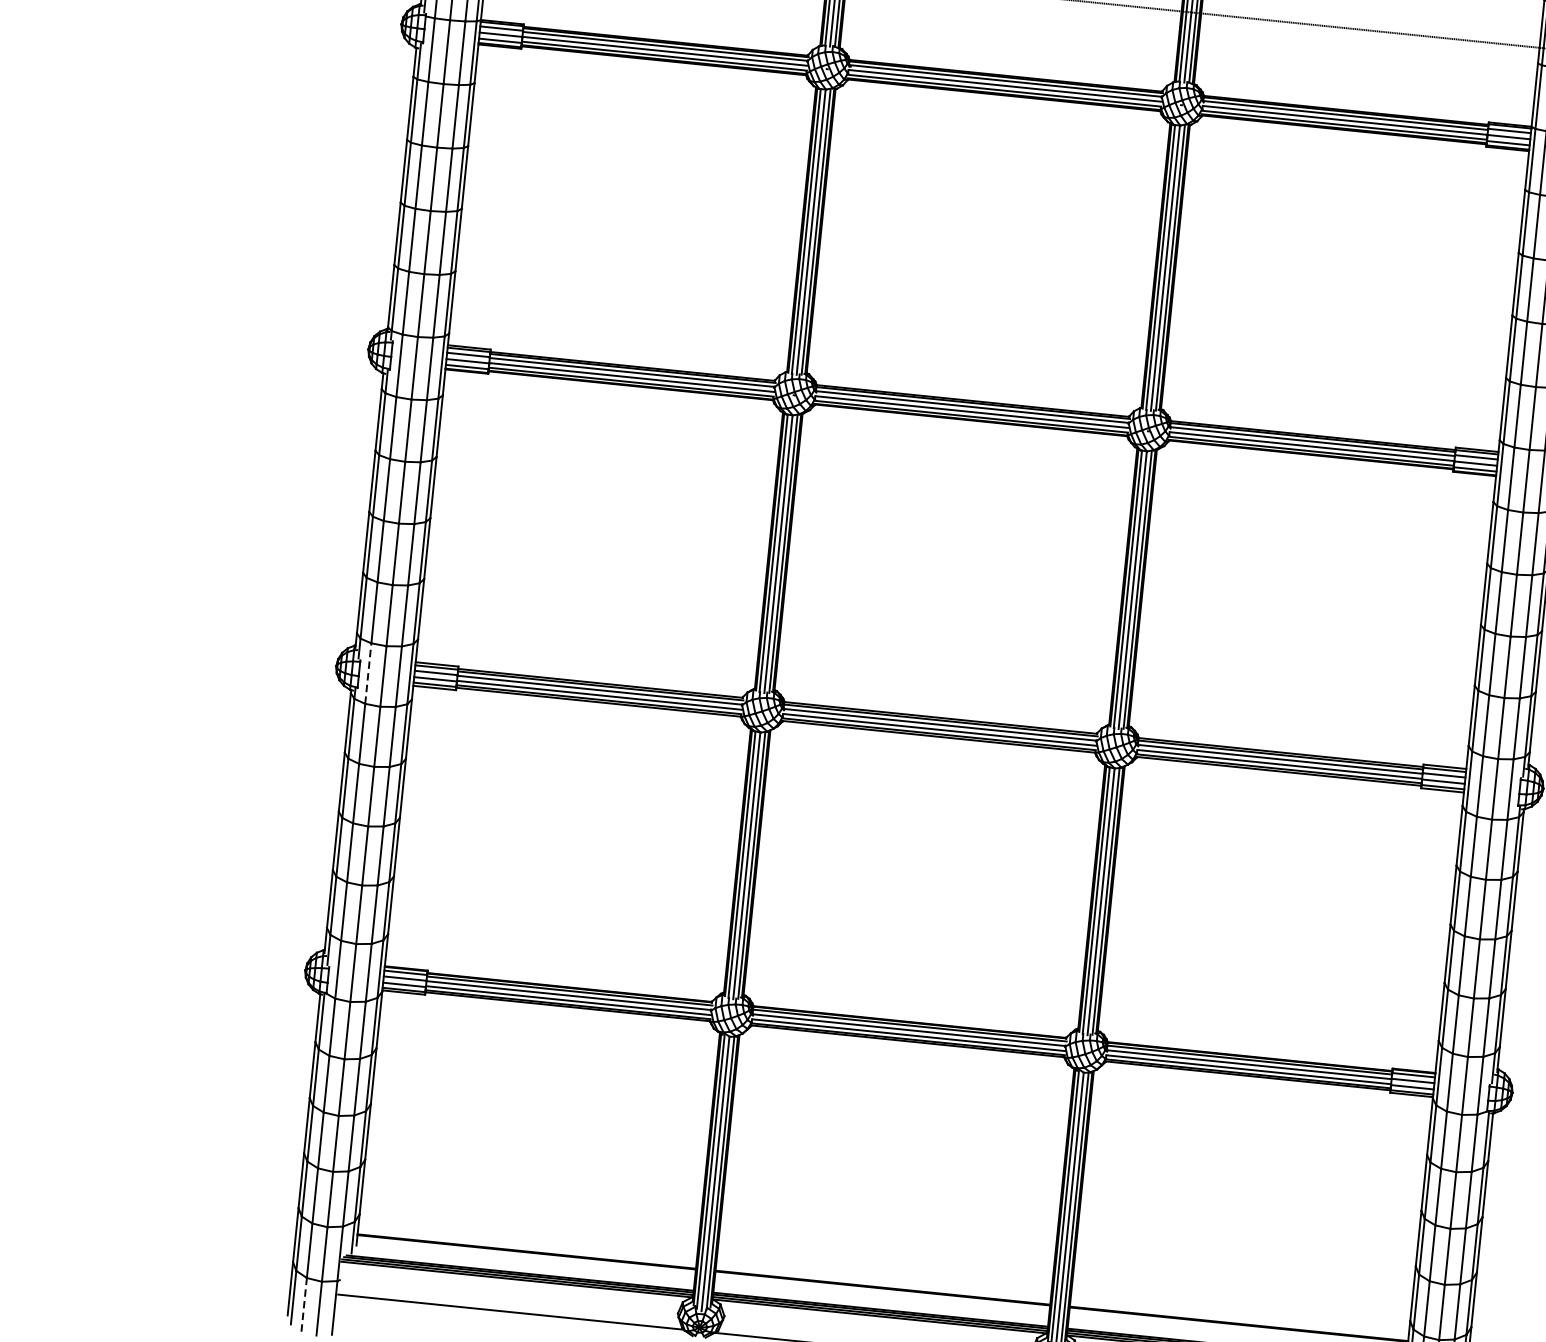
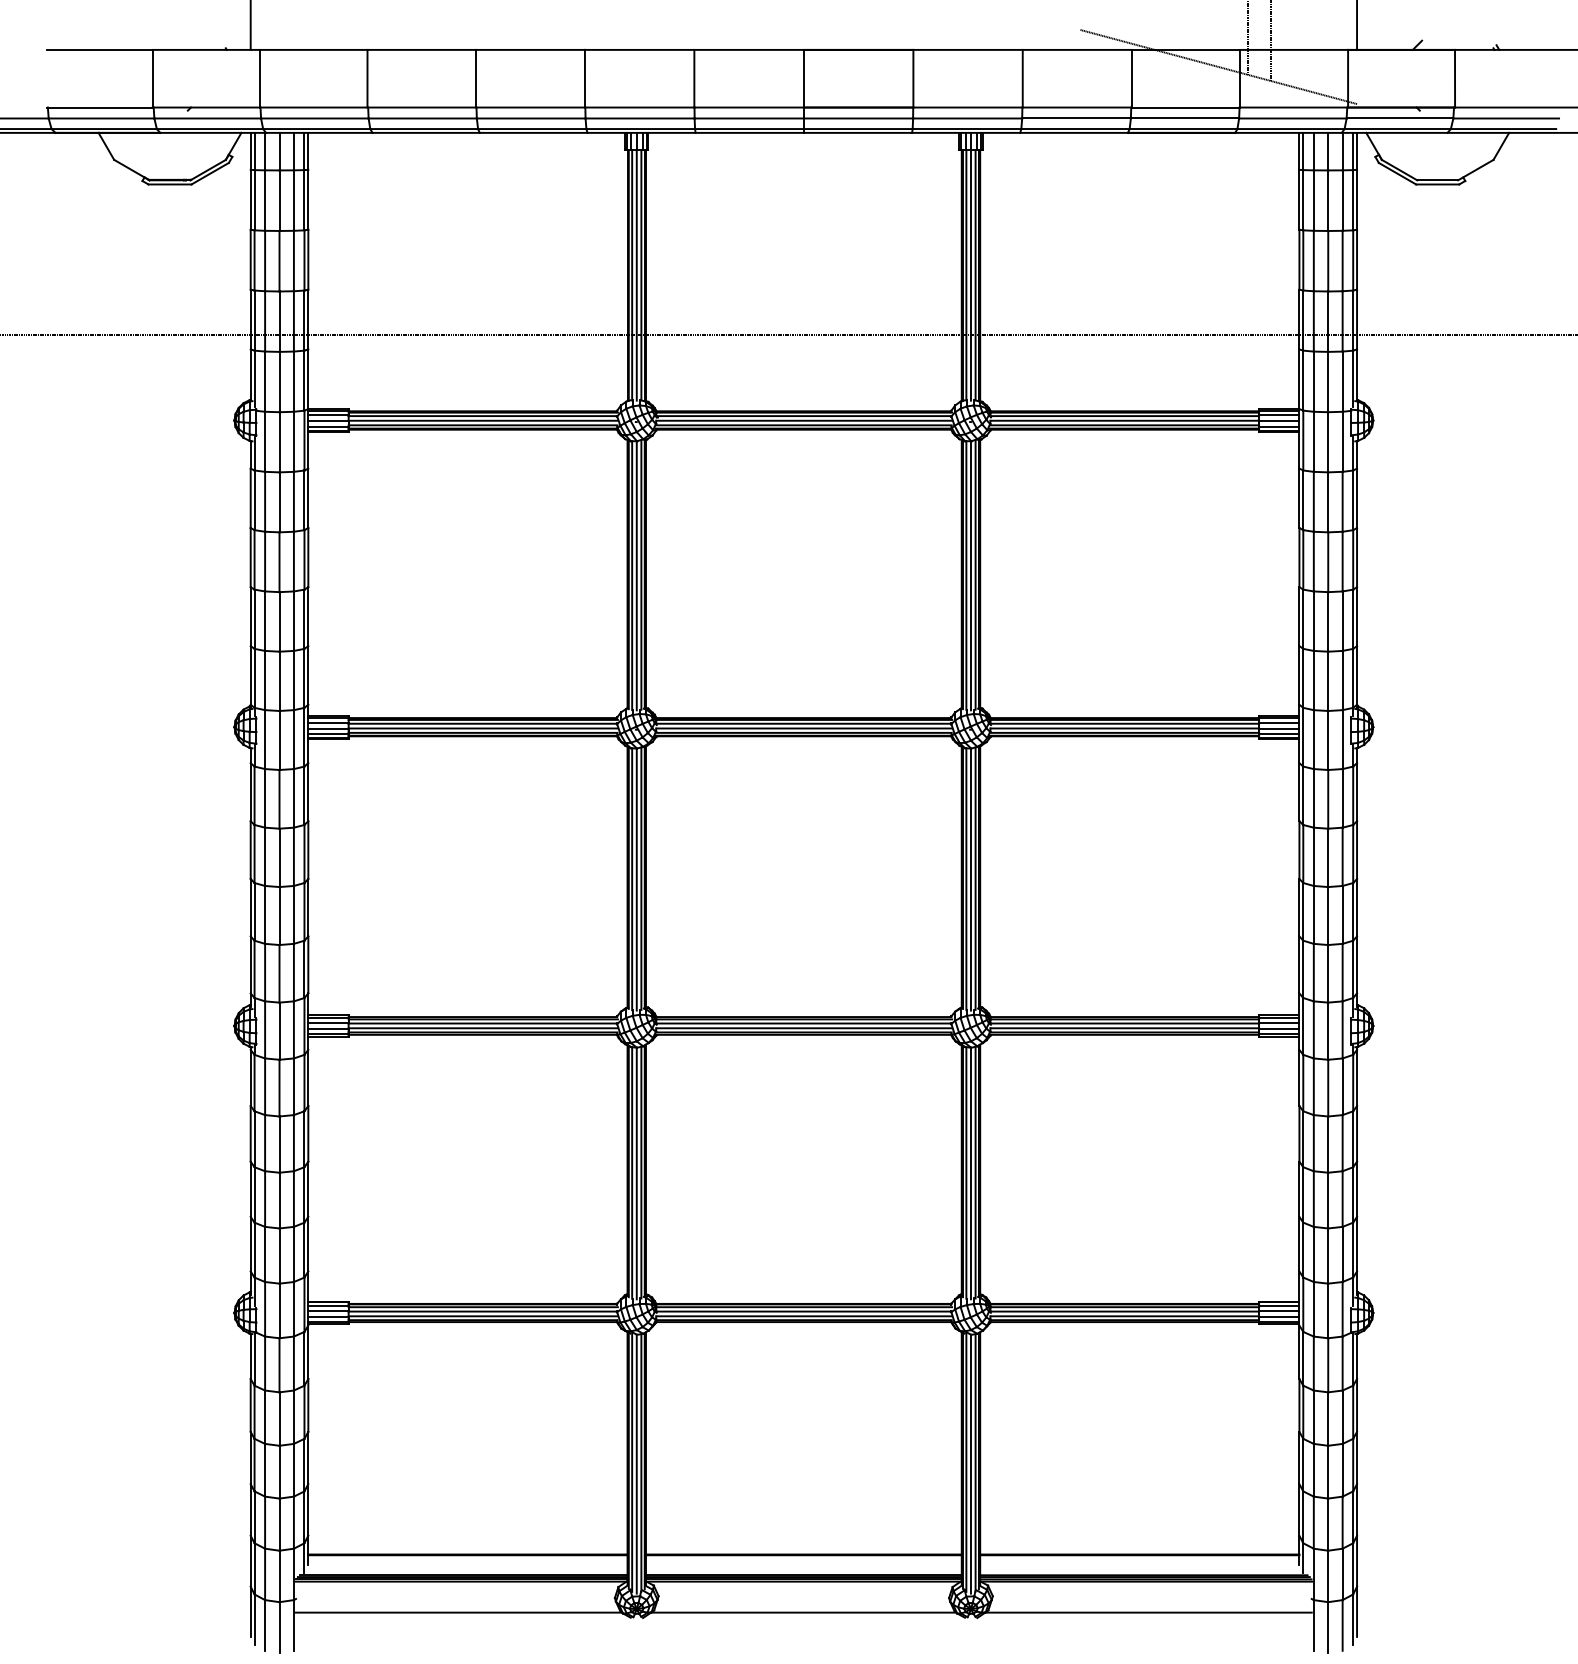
line: (368, 673) -> (265, 1029), dashed -> solid
line: (304, 1303) -> (265, 1624), dashed -> solid

